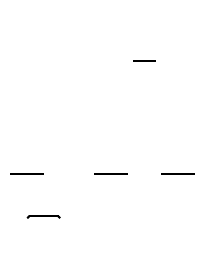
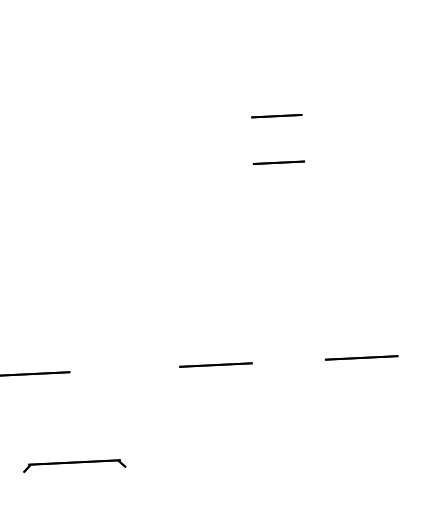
line: (143, 82) -> (277, 162), added
part: (43, 216) -> (73, 465), size x1.43

